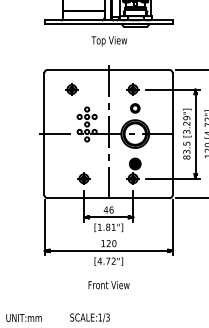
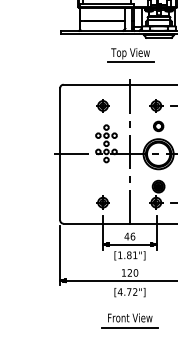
line: (109, 49) -> (130, 62), added
part: (71, 89) -> (102, 105), moved
line: (108, 294) -> (129, 328), added

